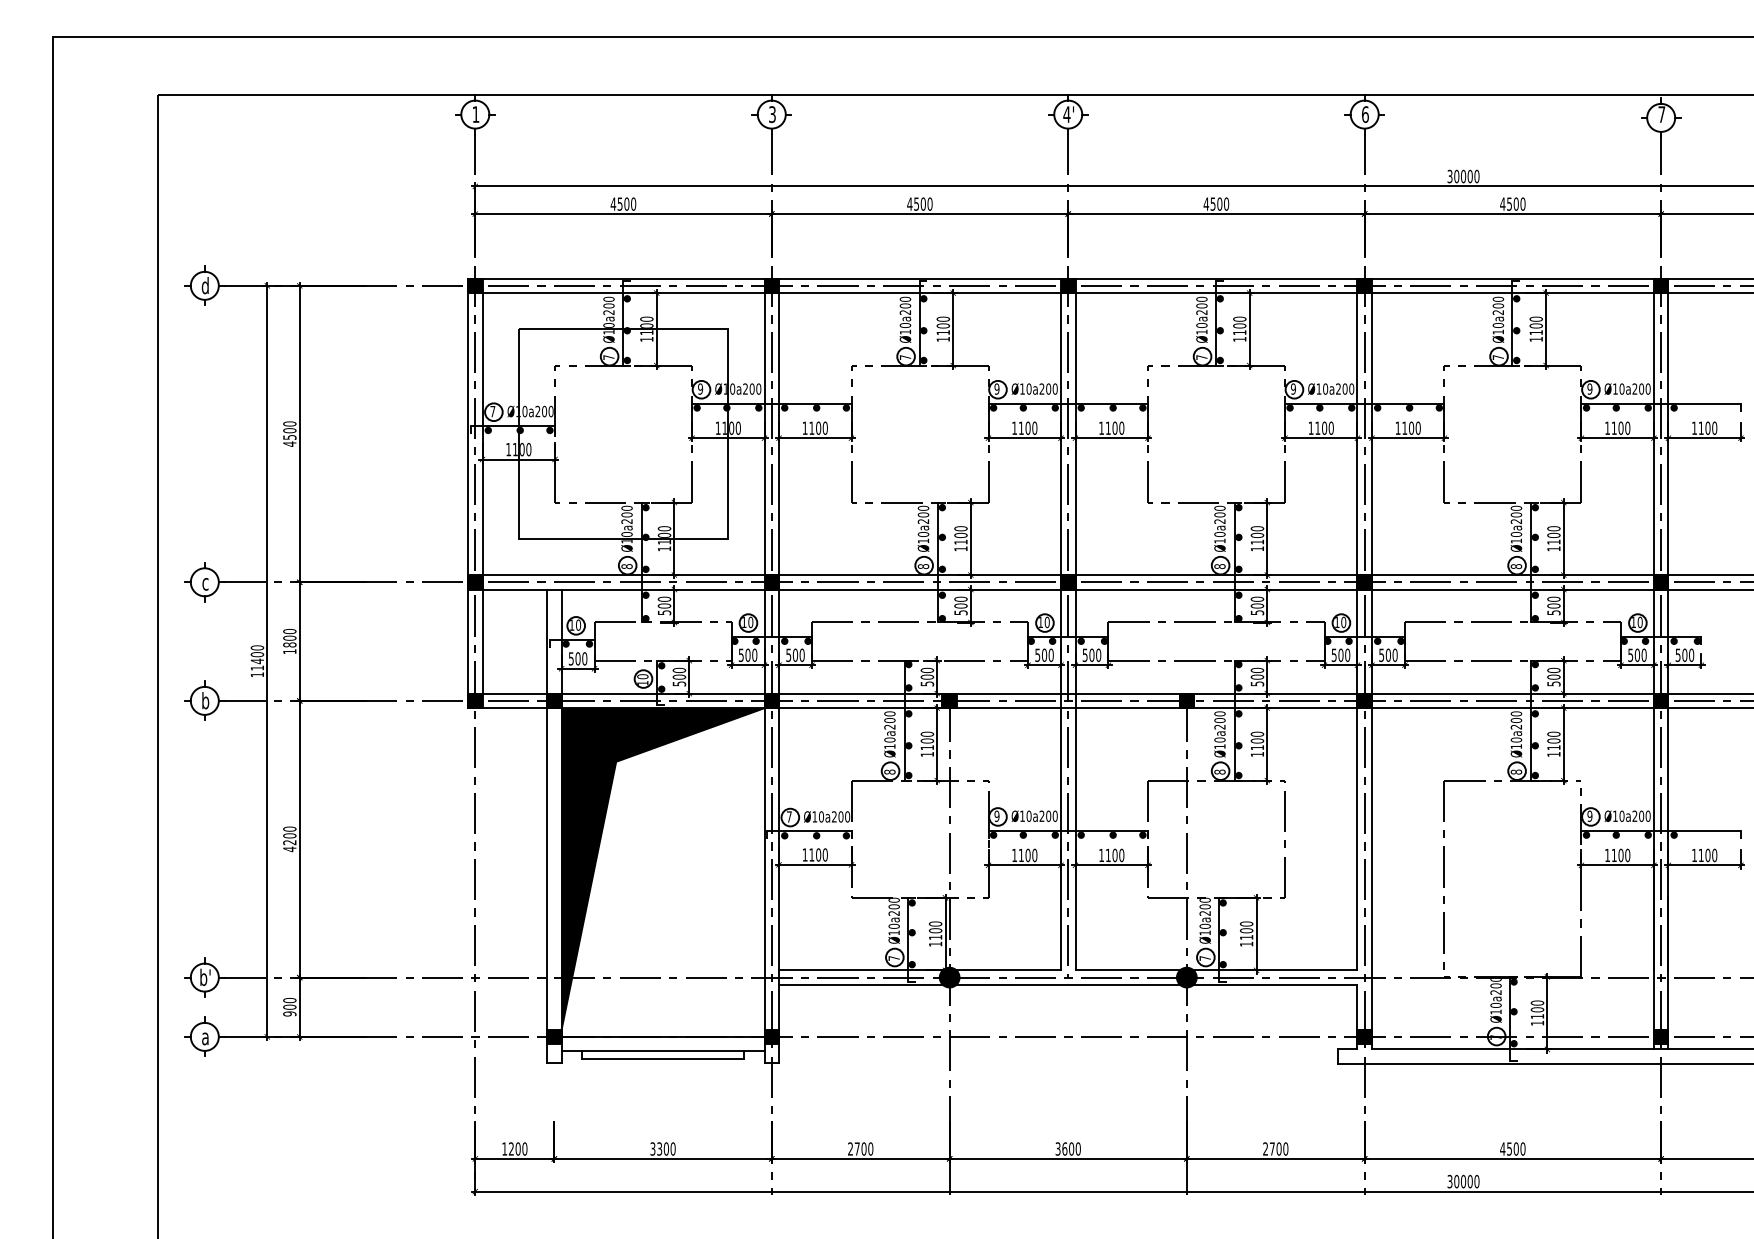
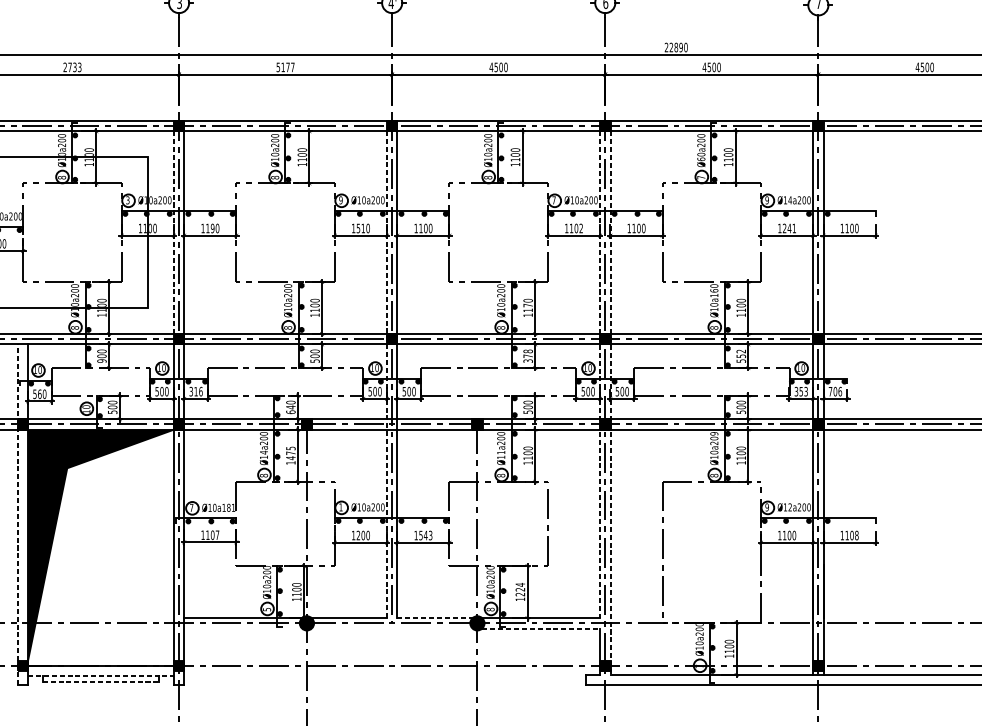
text: (1459, 176) -> (673, 47), 30000 -> 22890
text: (623, 203) -> (72, 66), 4500 -> 2733
text: (919, 203) -> (285, 66), 4500 -> 5177
text: (1498, 331) -> (701, 158), Ø10a200 -> Ø60a200
text: (608, 357) -> (61, 177), 7 -> 8
text: (905, 357) -> (275, 177), 7 -> 8
text: (1201, 357) -> (487, 177), 7 -> 8
text: (700, 388) -> (127, 199), 9 -> 3
text: (1293, 388) -> (554, 199), 9 -> 7
text: (1621, 388) -> (789, 199), Ø10a200 -> Ø14a200
text: (1024, 427) -> (360, 227), 1100 -> 1510
text: (1330, 427) -> (580, 227), 1100 -> 1102
text: (1620, 427) -> (789, 227), 1100 -> 1241
text: (818, 428) -> (212, 228), 1100 -> 1190
line: (764, 434) -> (173, 232), solid -> dashed
text: (1515, 517) -> (713, 292), Ø10a200 -> Ø10a160
text: (1257, 535) -> (528, 305), 1100 -> 1170
text: (1553, 602) -> (740, 353), 500 -> 552
text: (1257, 605) -> (528, 355), 500 -> 378
text: (663, 612) -> (101, 360), 500 -> 900
line: (1061, 631) -> (387, 374), solid -> dashed
line: (1357, 631) -> (600, 374), solid -> dashed
text: (795, 655) -> (196, 391), 500 -> 316
text: (1637, 655) -> (801, 391), 500 -> 353
text: (1684, 655) -> (835, 391), 500 -> 706
text: (577, 658) -> (39, 394), 500 -> 560
line: (1371, 671) -> (610, 403), solid -> dashed
text: (927, 680) -> (291, 409), 500 -> 640
text: (1516, 713) -> (714, 433), Ø10a200 -> Ø10a209
text: (889, 739) -> (263, 452), Ø10a200 -> Ø14a200
text: (1219, 739) -> (500, 452), Ø10a200 -> Ø11a200
text: (927, 740) -> (291, 452), 1100 -> 1475
text: (1621, 815) -> (789, 506), Ø10a200 -> Ø12a200
text: (841, 816) -> (229, 507), Ø10a200 -> Ø10a181
text: (996, 816) -> (340, 507), 9 -> 1
line: (547, 826) -> (17, 514), solid -> dashed
text: (824, 854) -> (216, 534), 1100 -> 1107
text: (1020, 854) -> (357, 534), 1100 -> 1200
text: (1114, 855) -> (425, 535), 1100 -> 1543
text: (1714, 855) -> (856, 535), 1100 -> 1108
text: (1246, 930) -> (520, 589), 1100 -> 1224
text: (893, 958) -> (266, 609), 7 -> 5
text: (1204, 958) -> (490, 609), 7 -> 8
line: (1128, 970) -> (435, 618), solid -> dashed
line: (860, 984) -> (242, 628), removed
line: (1068, 984) -> (392, 628), removed
line: (1275, 984) -> (541, 628), solid -> dashed
line: (663, 1051) -> (101, 676), solid -> dashed
line: (663, 1058) -> (101, 681), solid -> dashed

